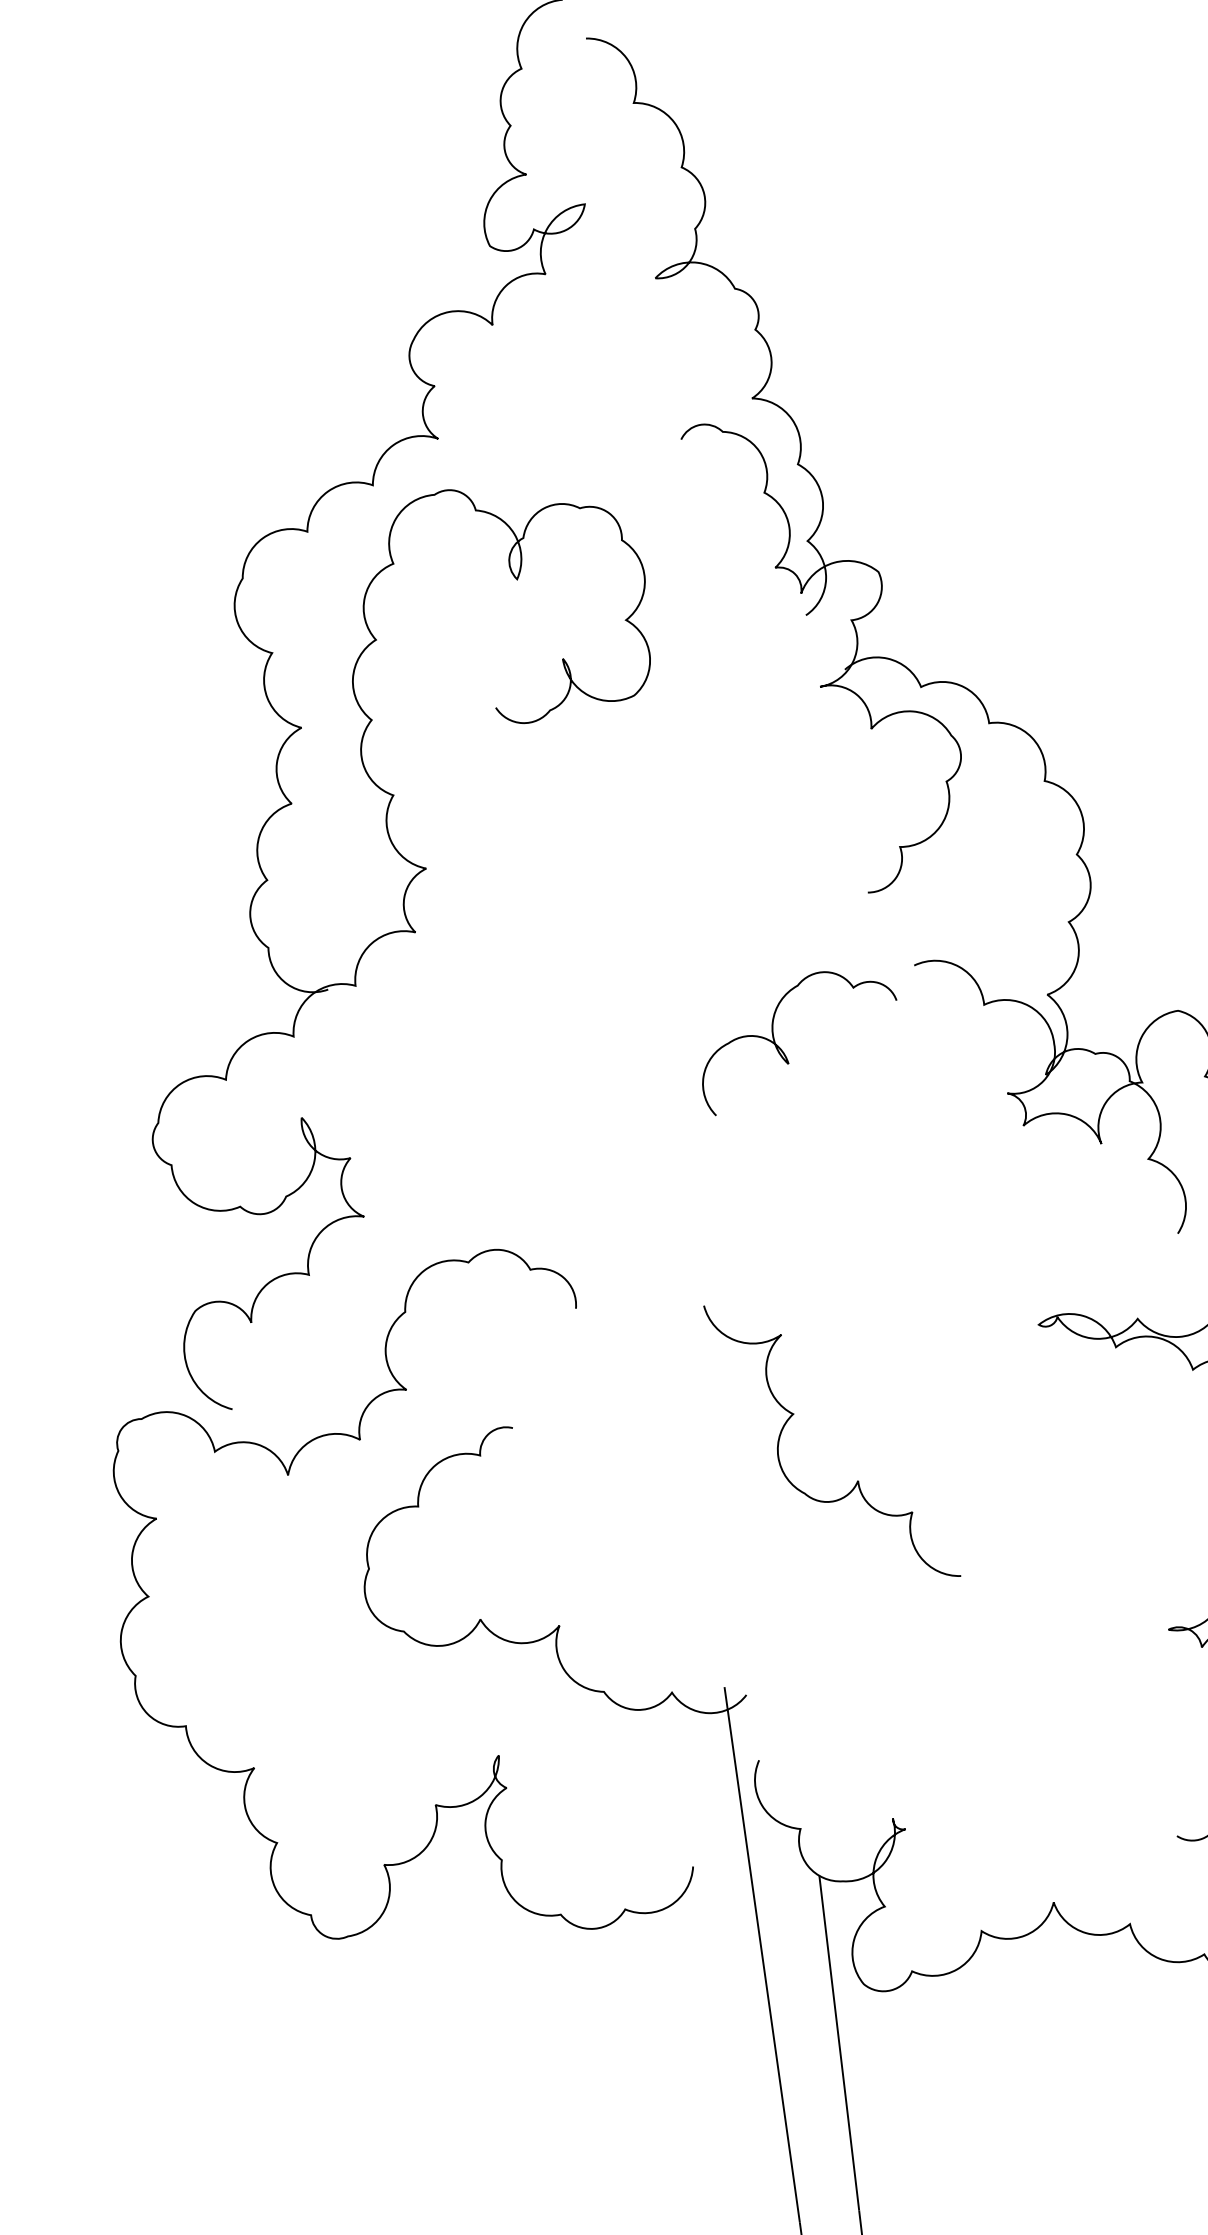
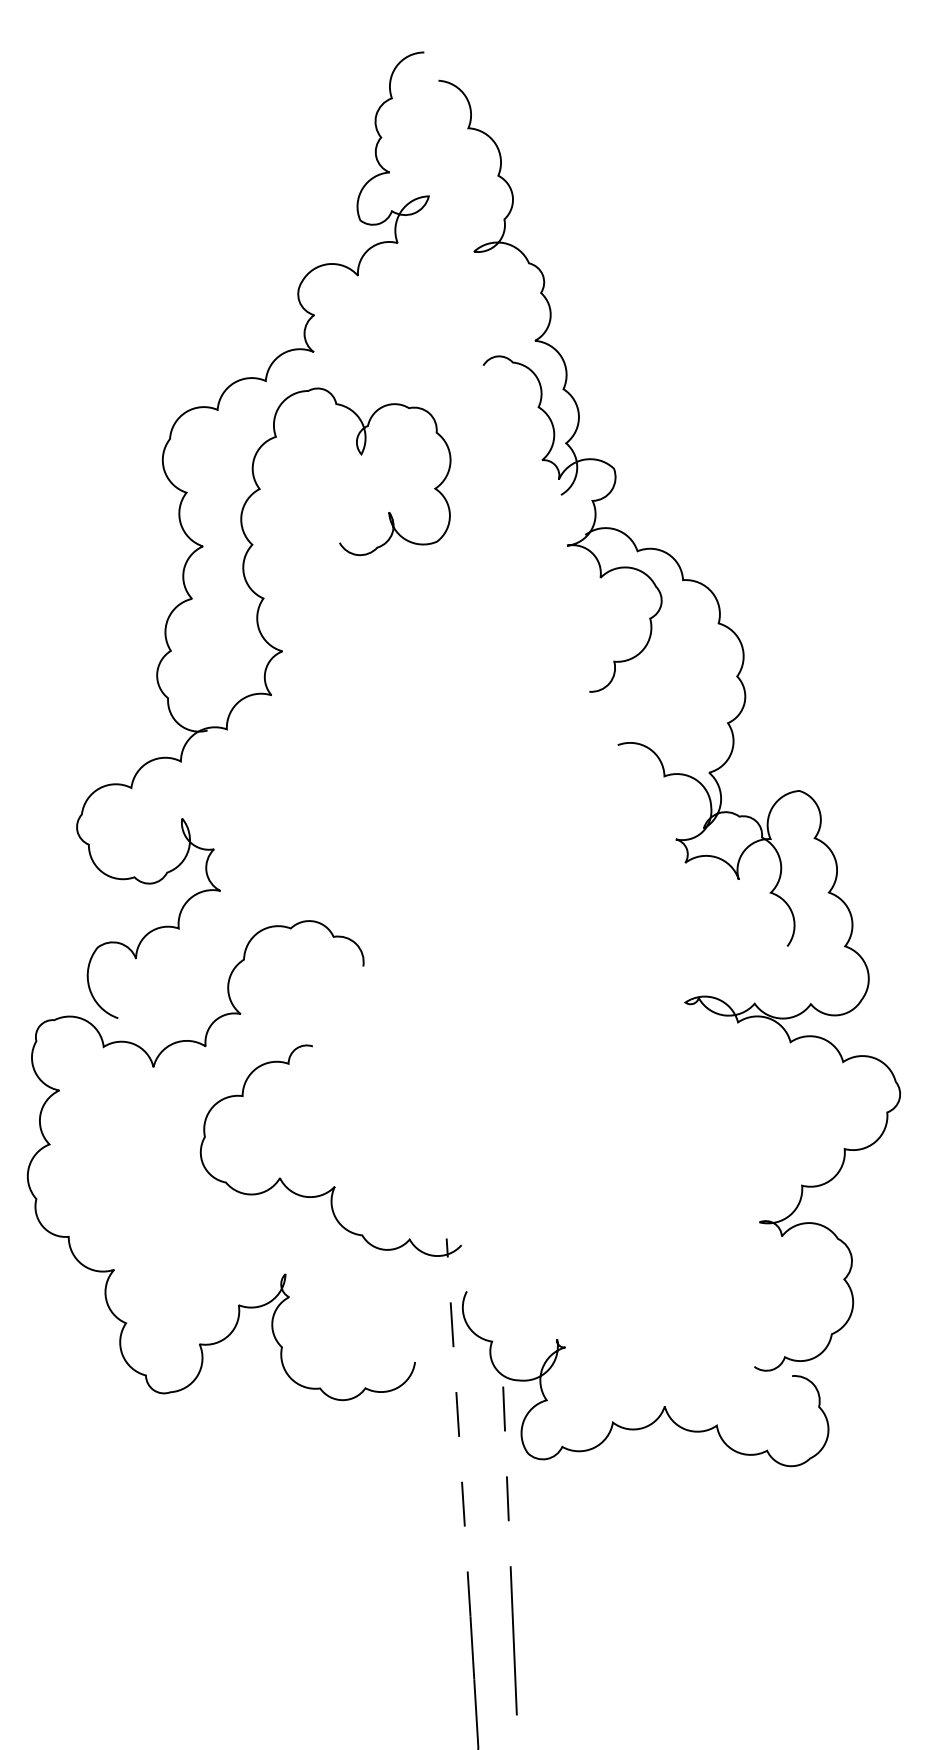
curve: (782, 1049) -> (521, 796), removed
curve: (794, 1413) -> (510, 1051), removed
line: (761, 1953) -> (458, 1426), solid -> dashed
line: (839, 2042) -> (507, 1492), solid -> dashed

